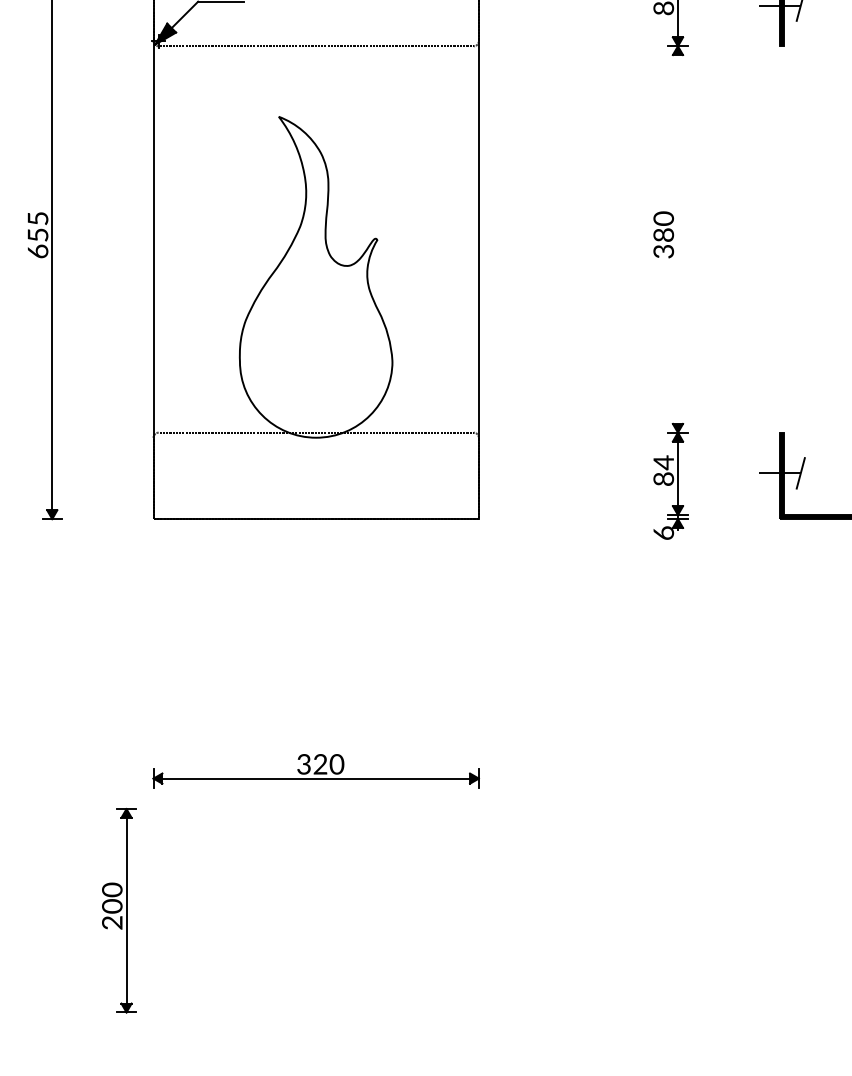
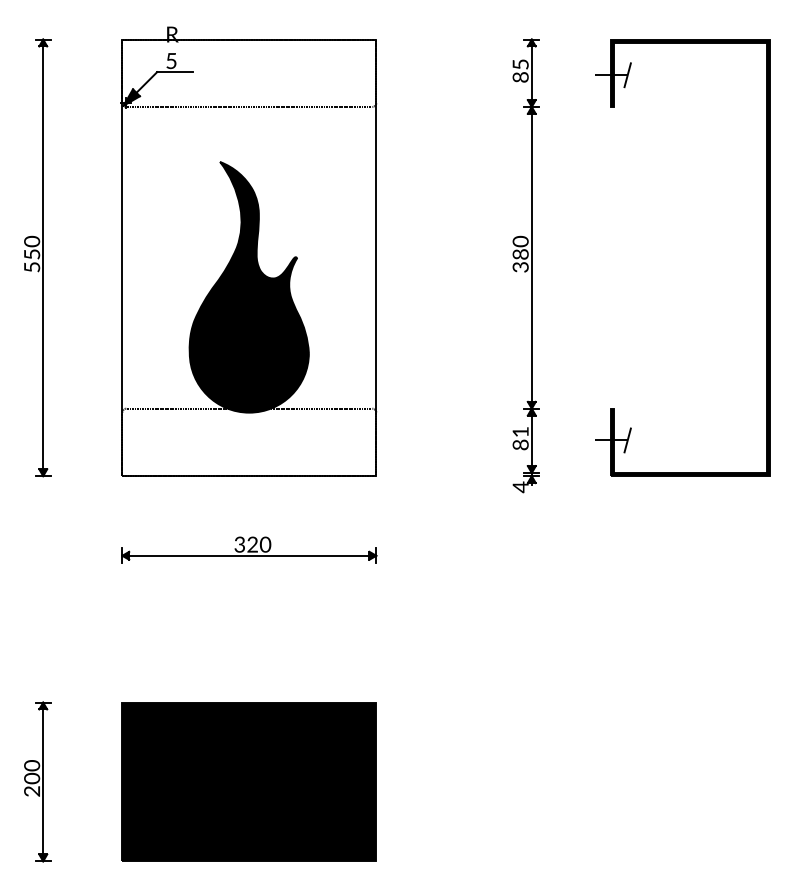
text: (38, 233) -> (32, 253), 655 -> 550
line: (677, 239) -> (531, 257), added
fill: (315, 277) -> (248, 287), added
text: (663, 463) -> (520, 432), 84 -> 81
text: (663, 533) -> (520, 487), 6 -> 4
part: (316, 770) -> (249, 549), moved
part: (119, 910) -> (37, 781), moved
part: (315, 910) -> (248, 781), added

